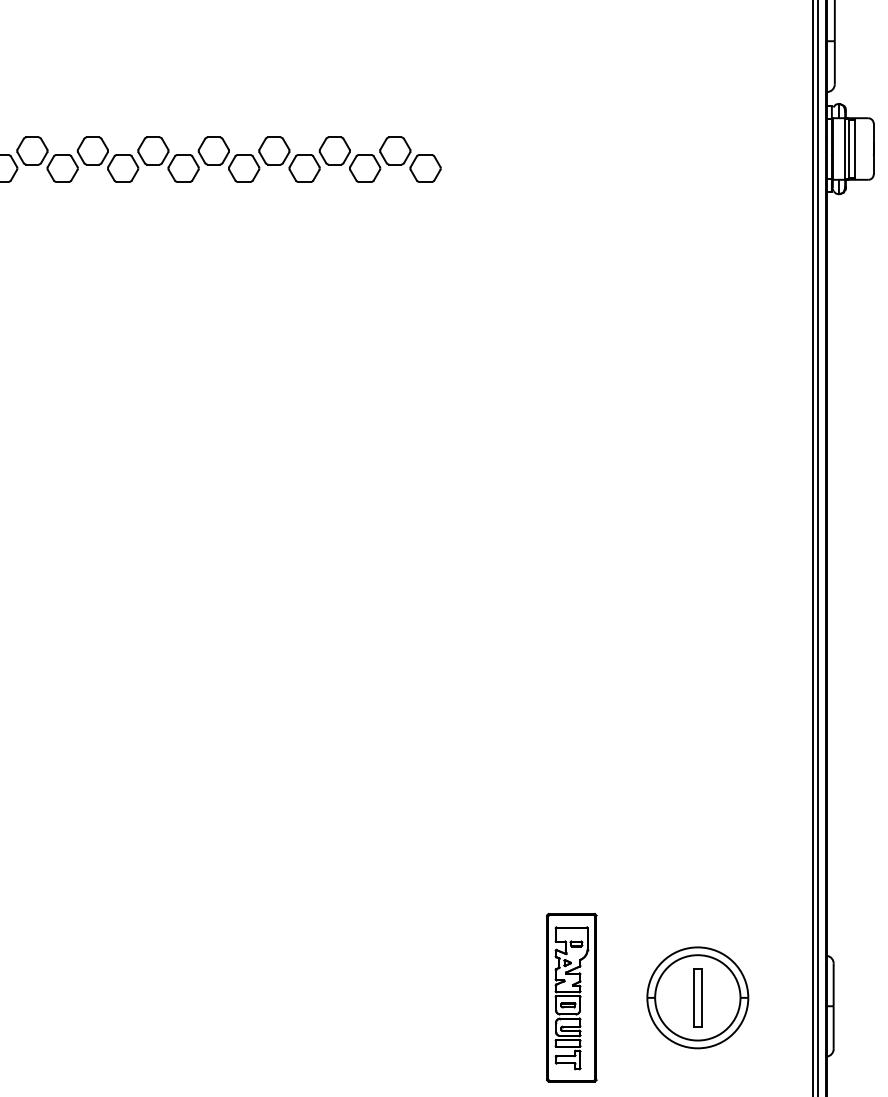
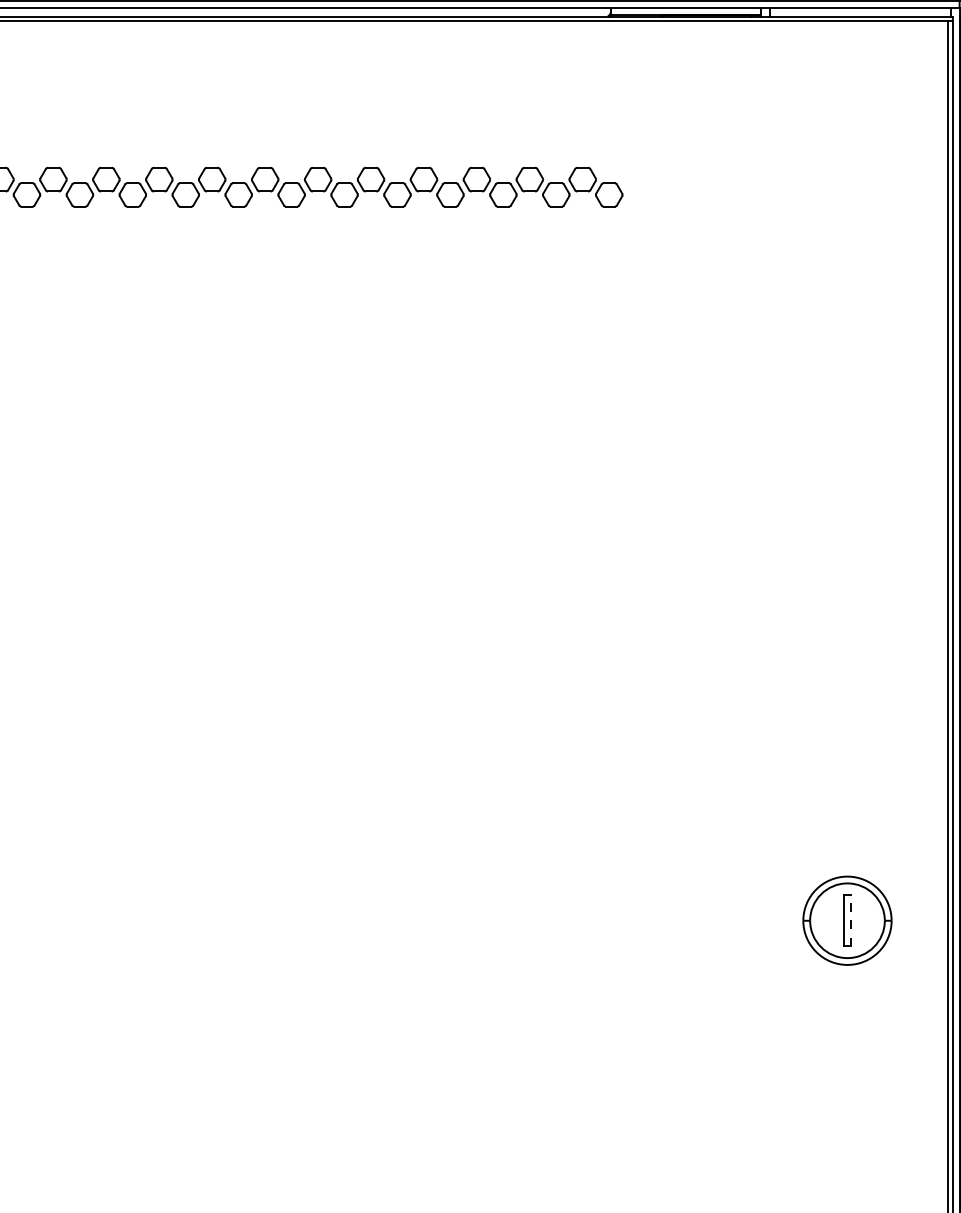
part: (571, 997) -> (736, 920), removed
line: (701, 997) -> (850, 920), solid -> dashed

